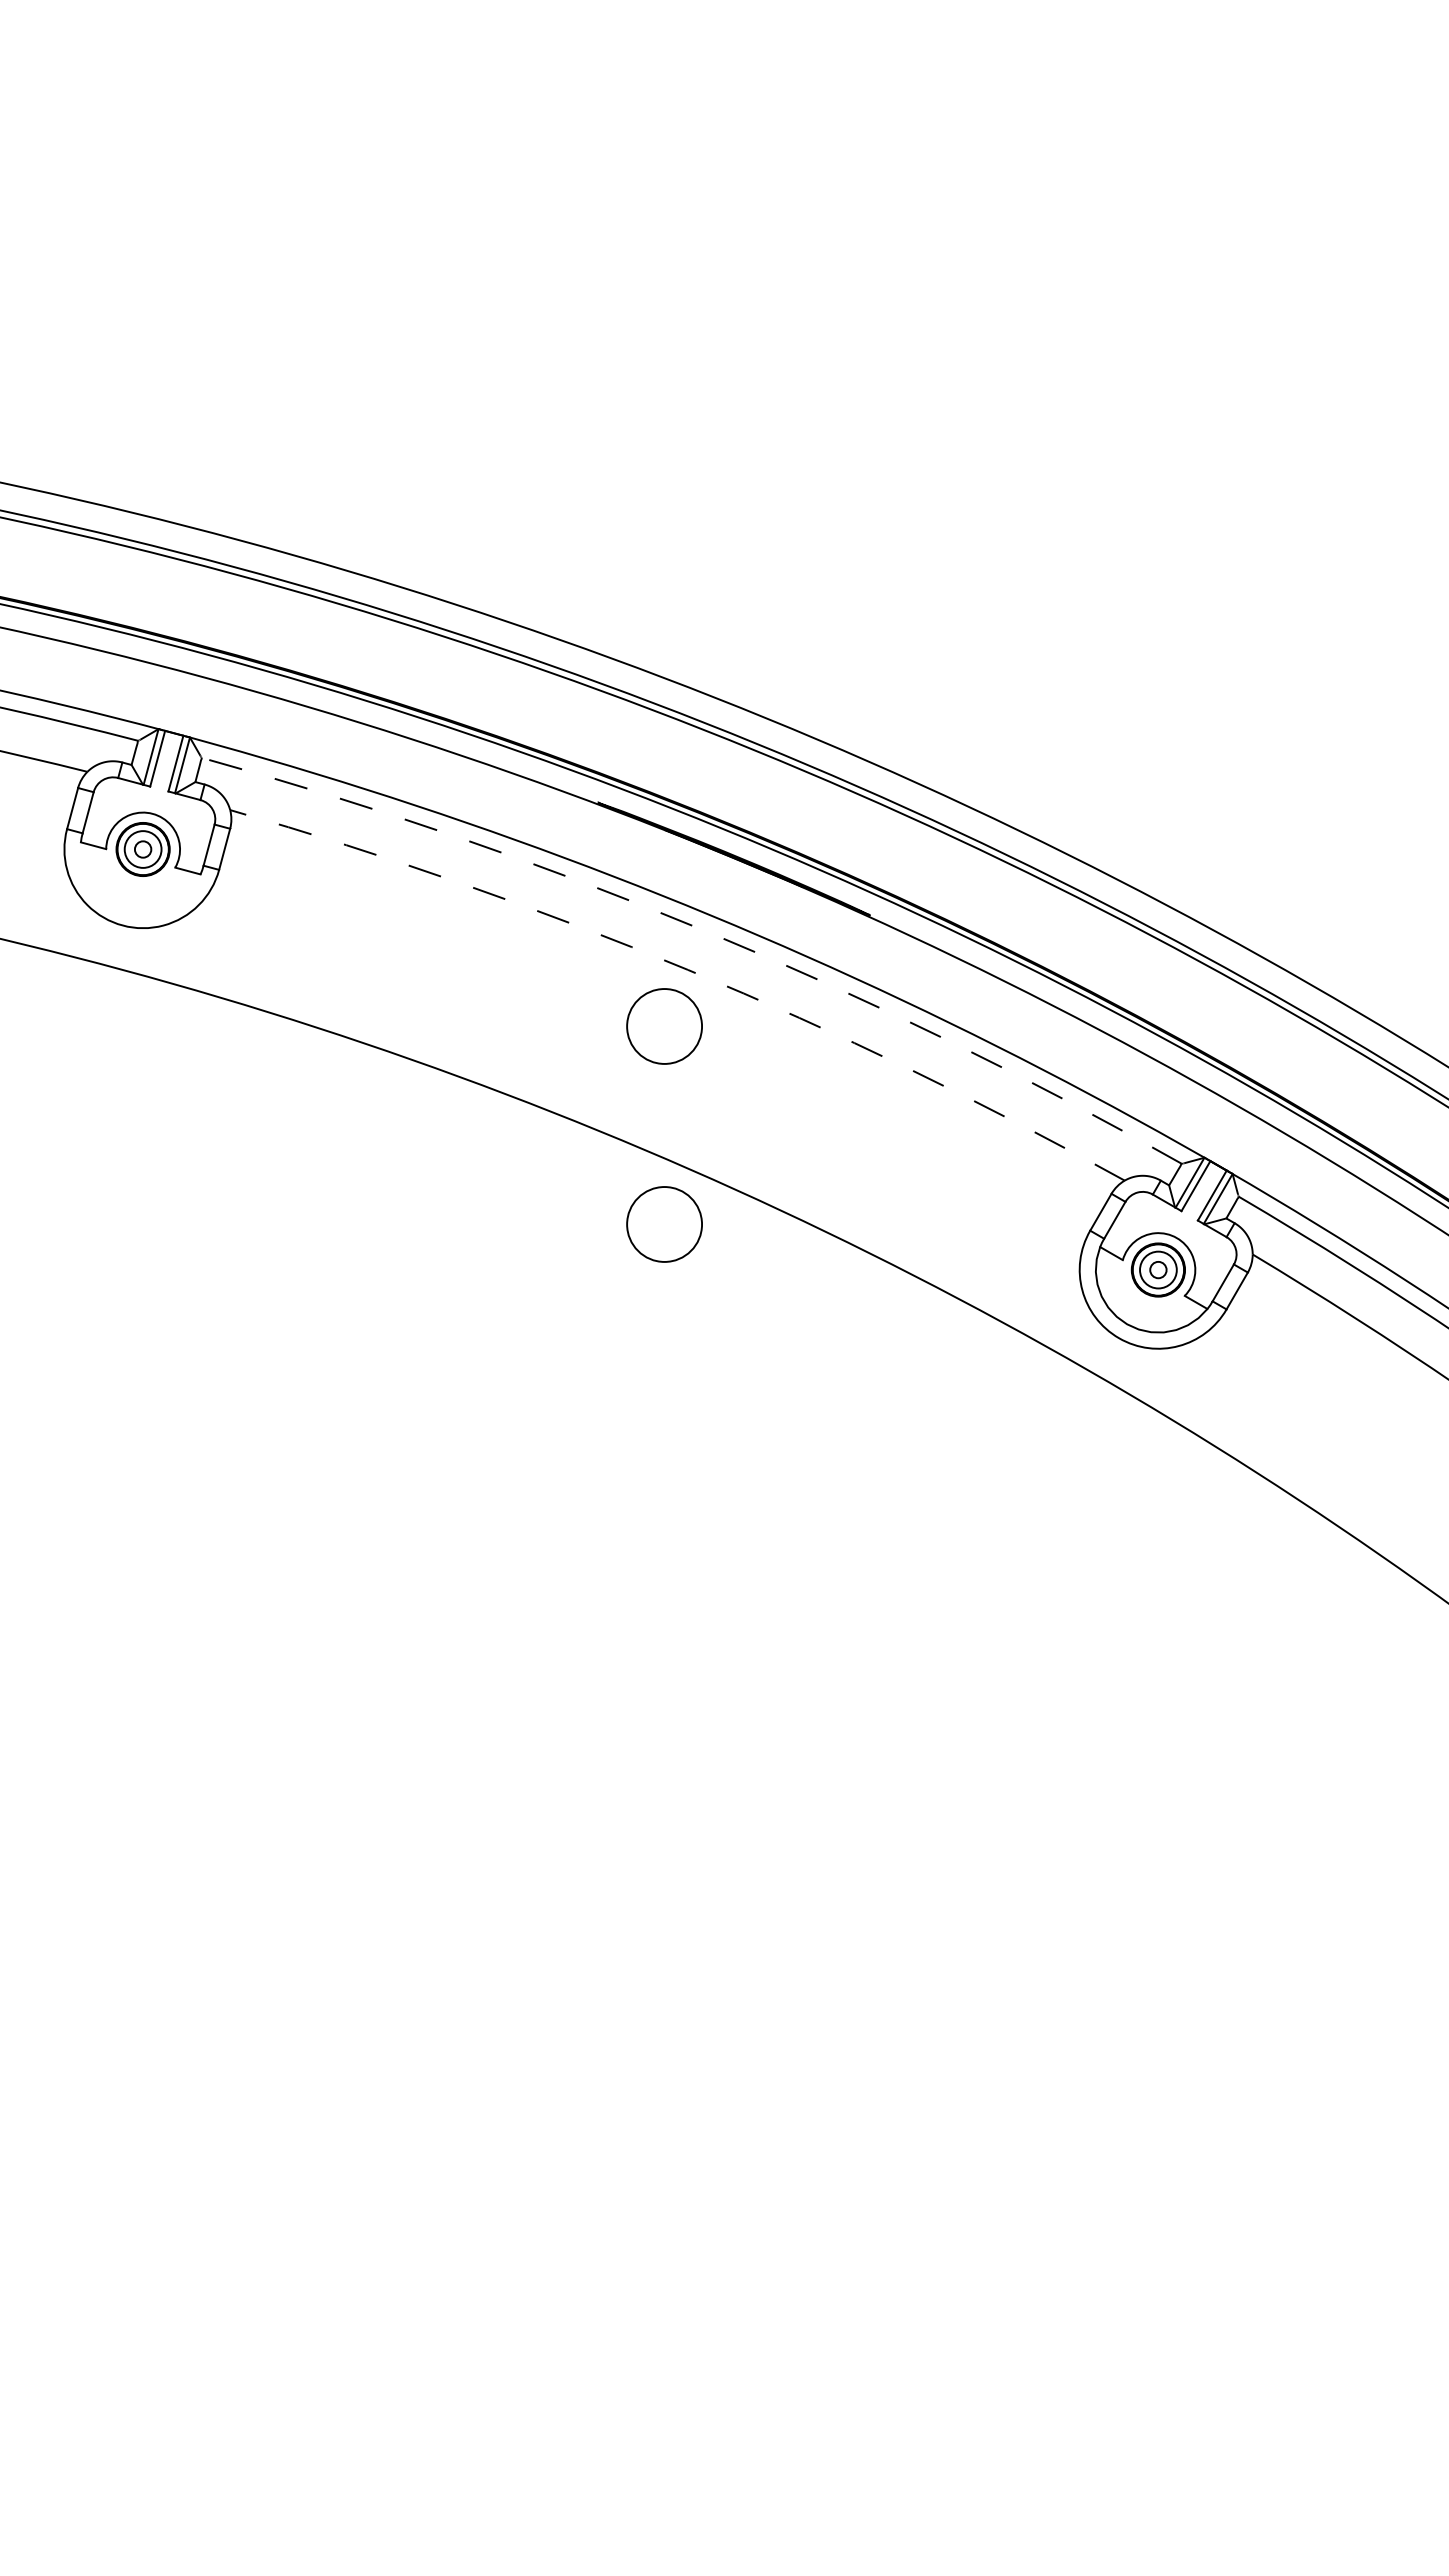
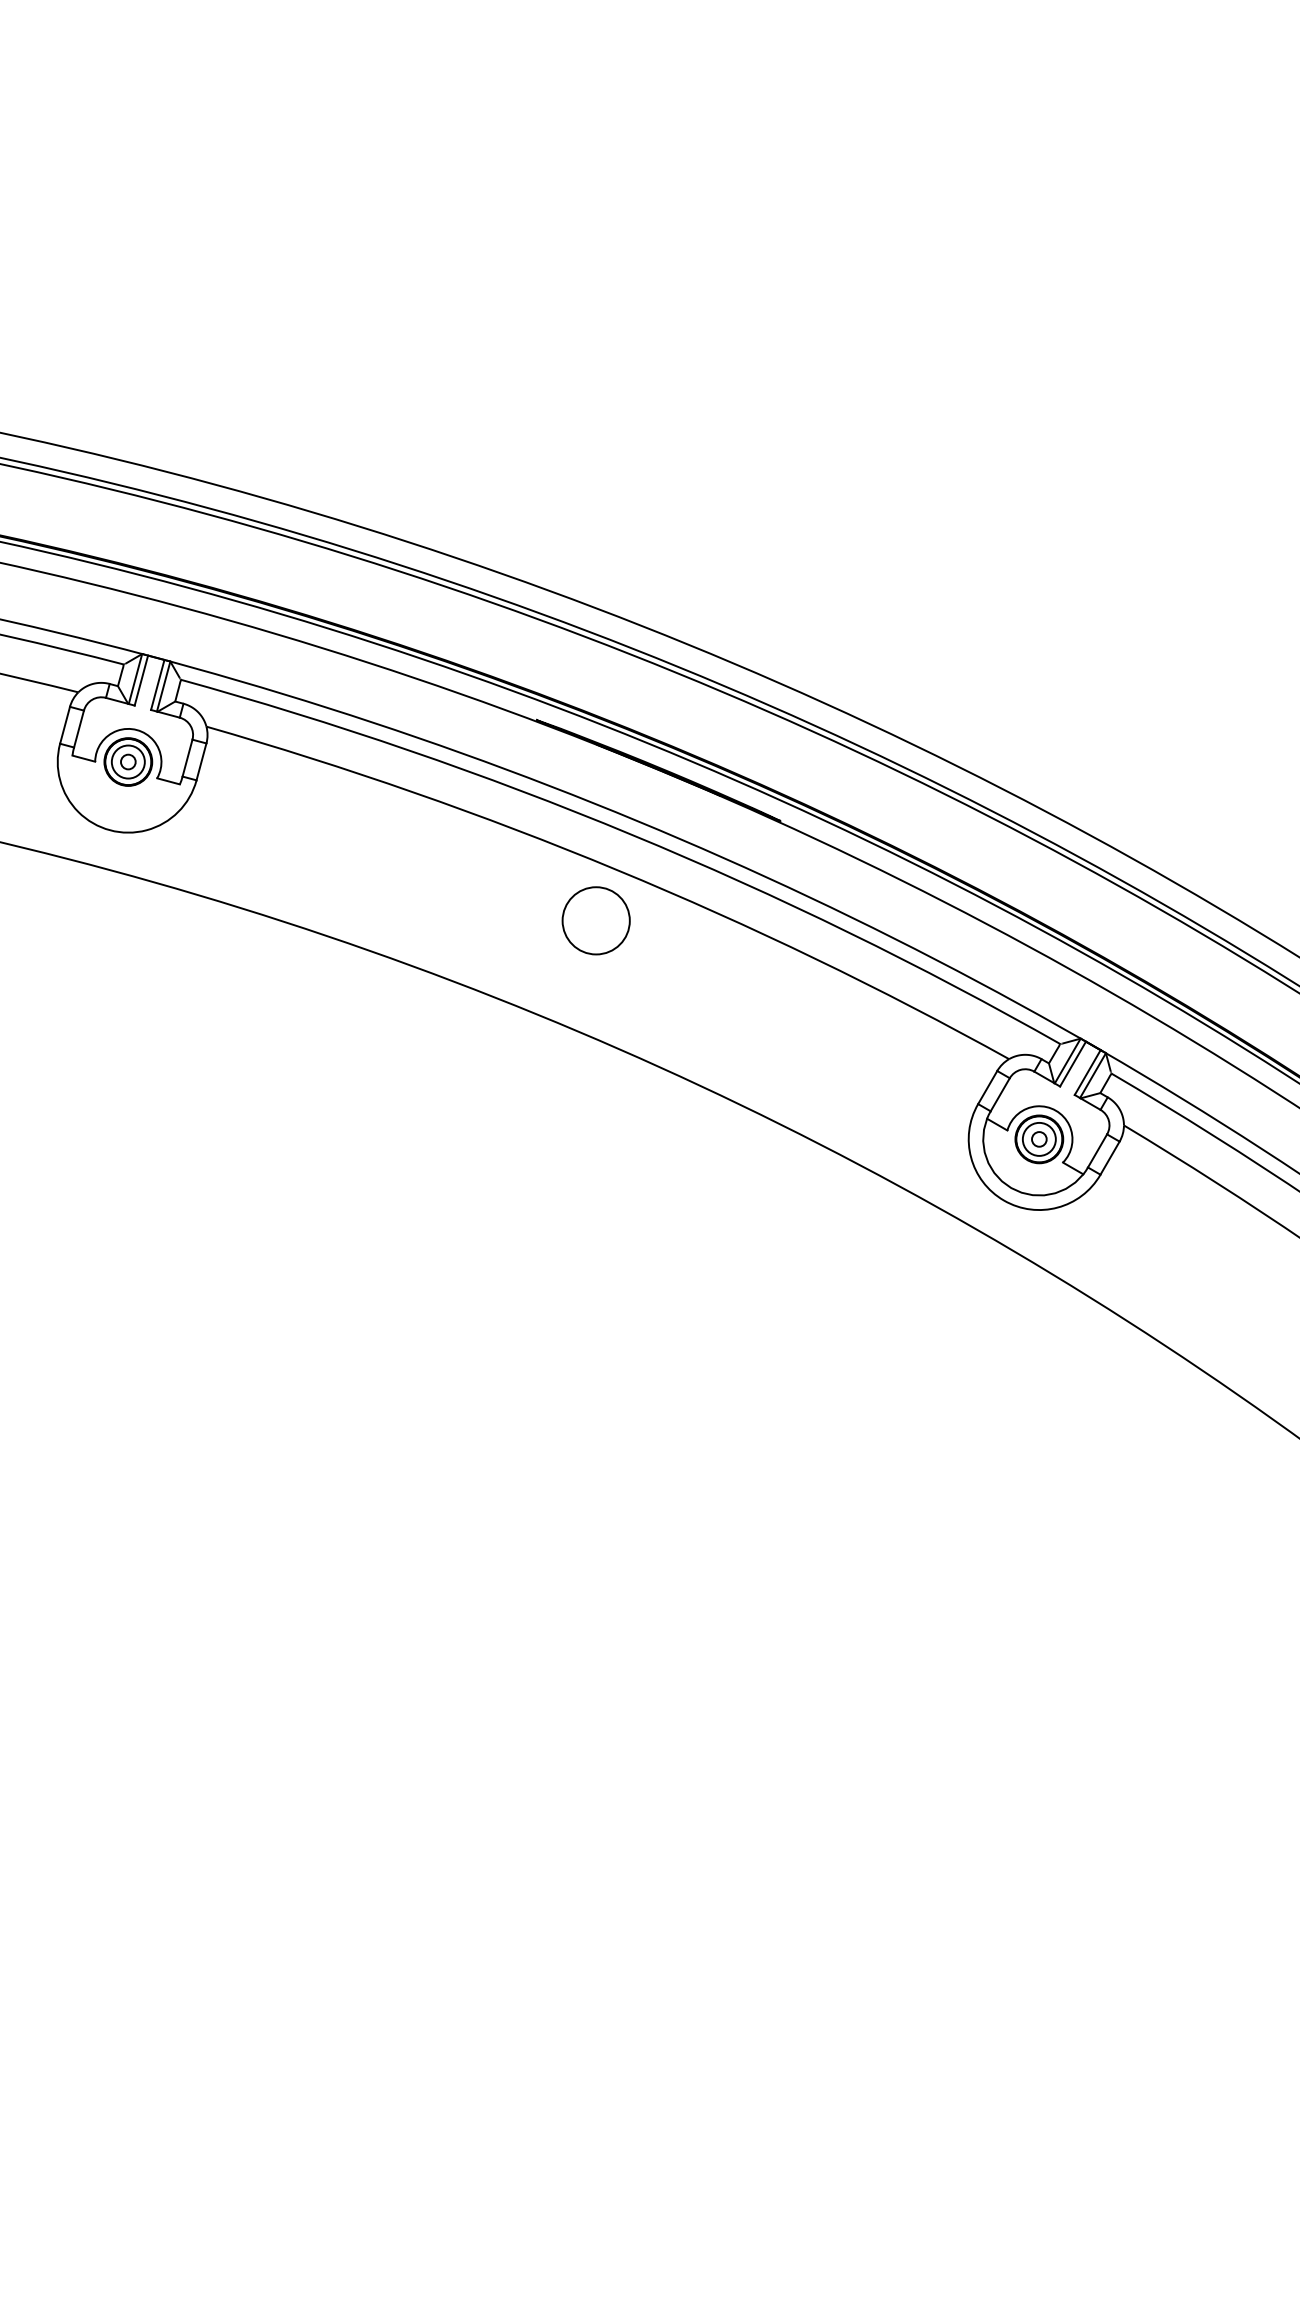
arc: (704, 930) -> (632, 834), dashed -> solid
arc: (688, 969) -> (617, 869), dashed -> solid
circle: (664, 1224) -> (596, 1098), removed

